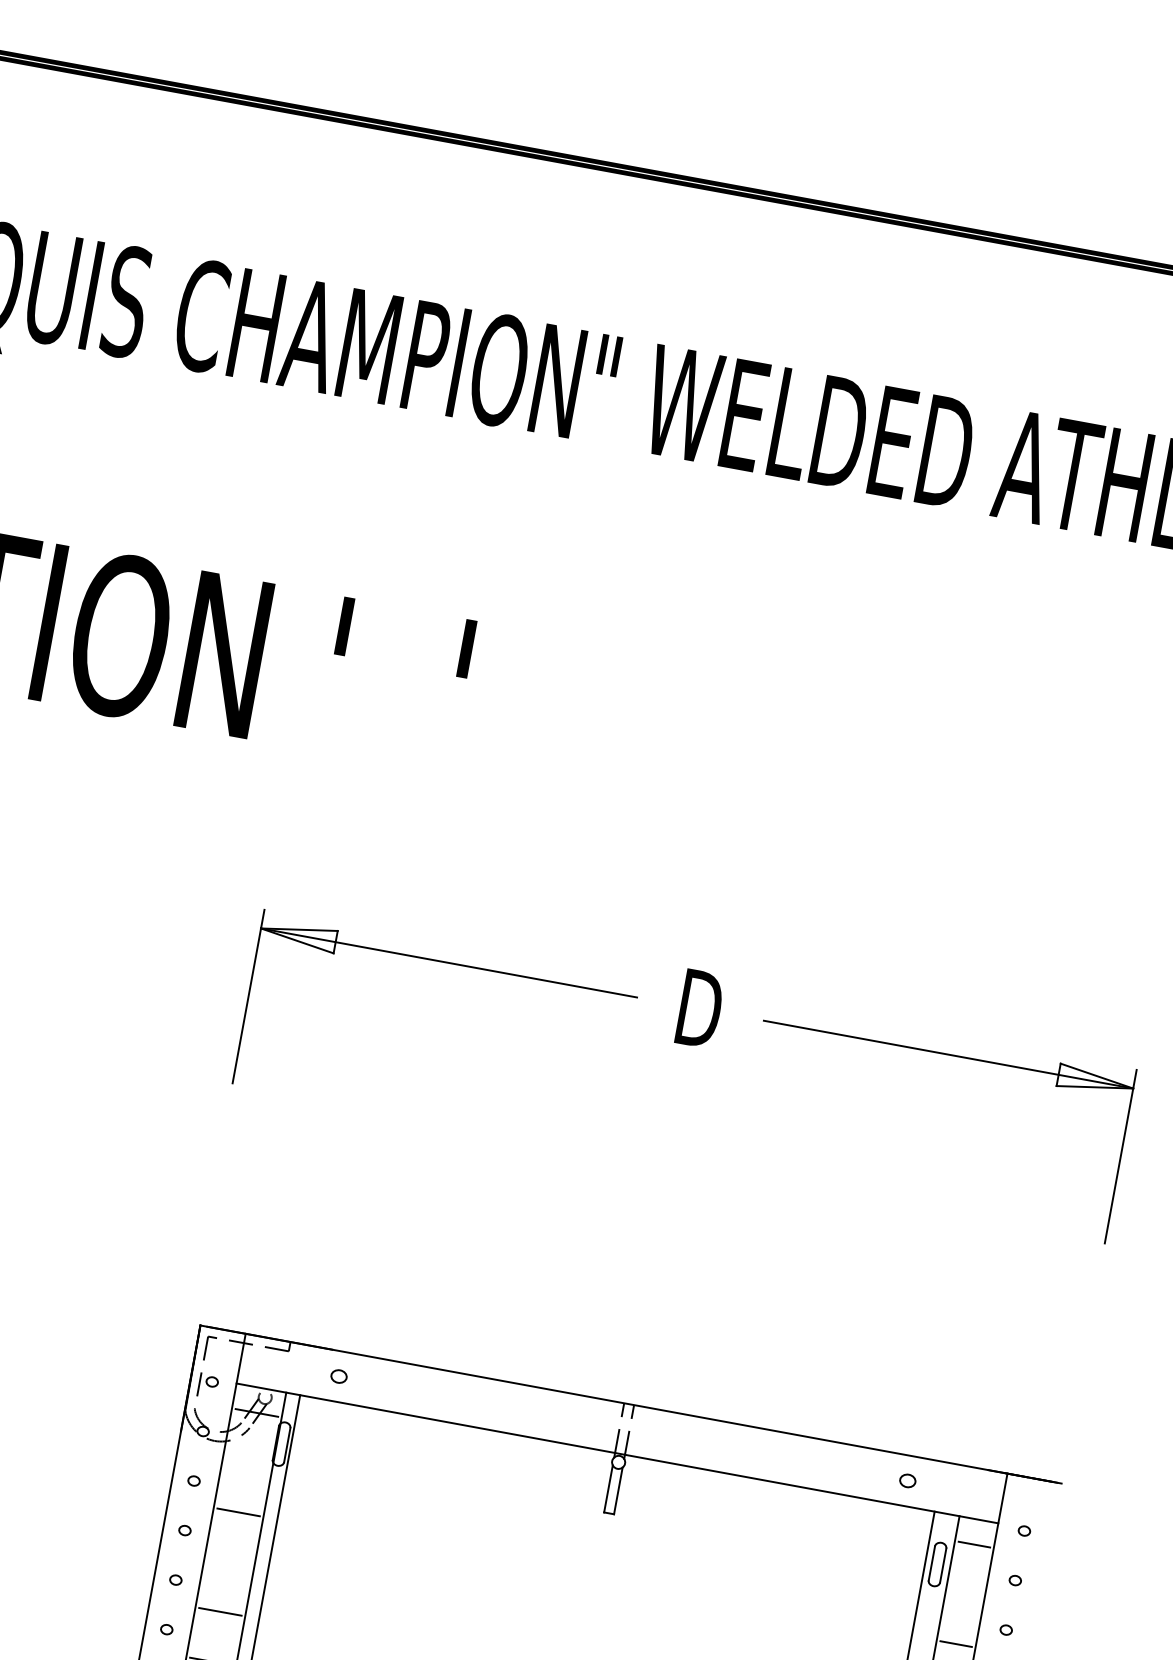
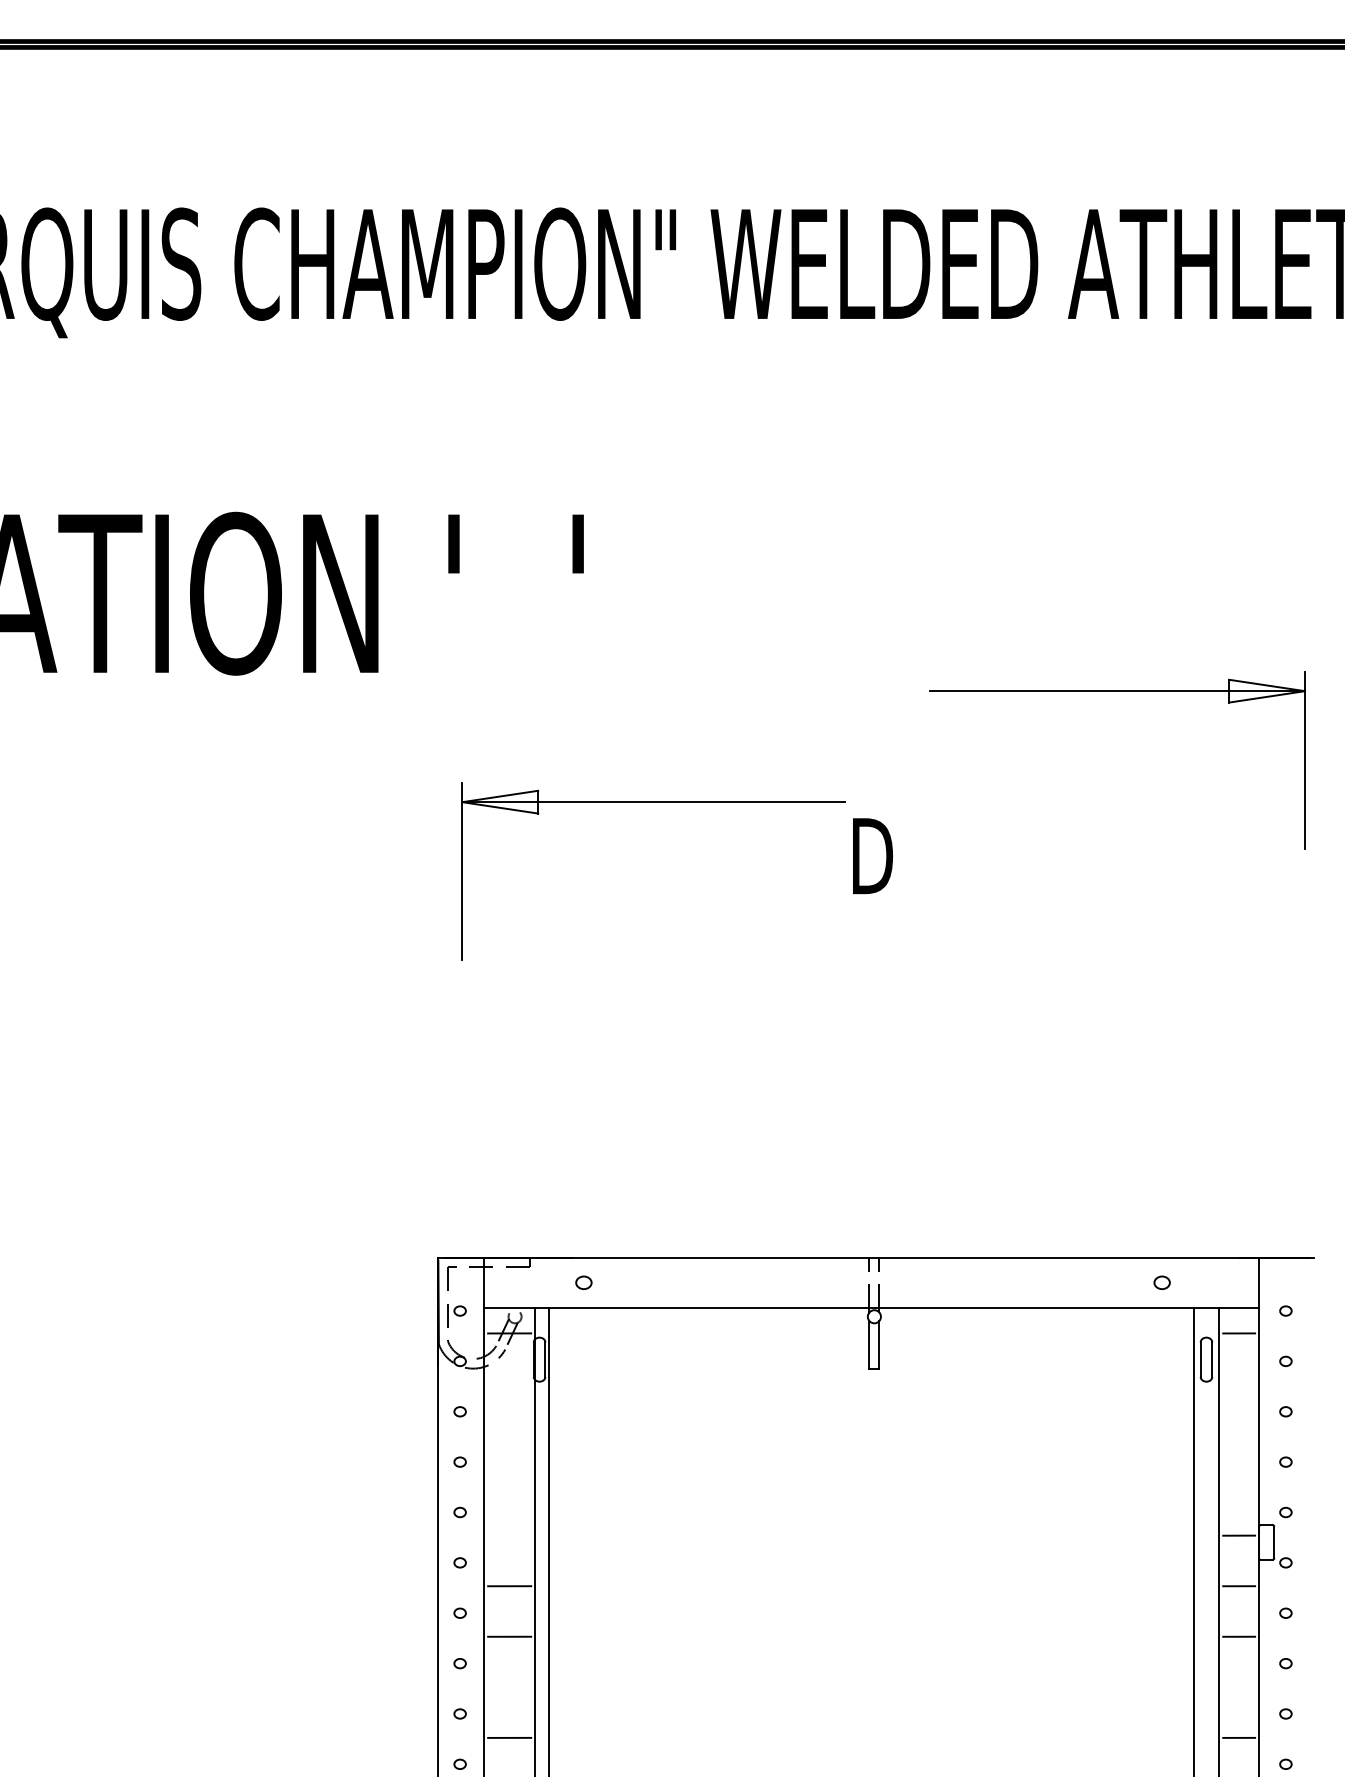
part: (449, 963) -> (653, 802), moved
part: (948, 1055) -> (1117, 691), moved
line: (238, 1512) -> (509, 1434), removed
line: (220, 1611) -> (509, 1535), removed
line: (956, 1644) -> (1239, 1434), removed

